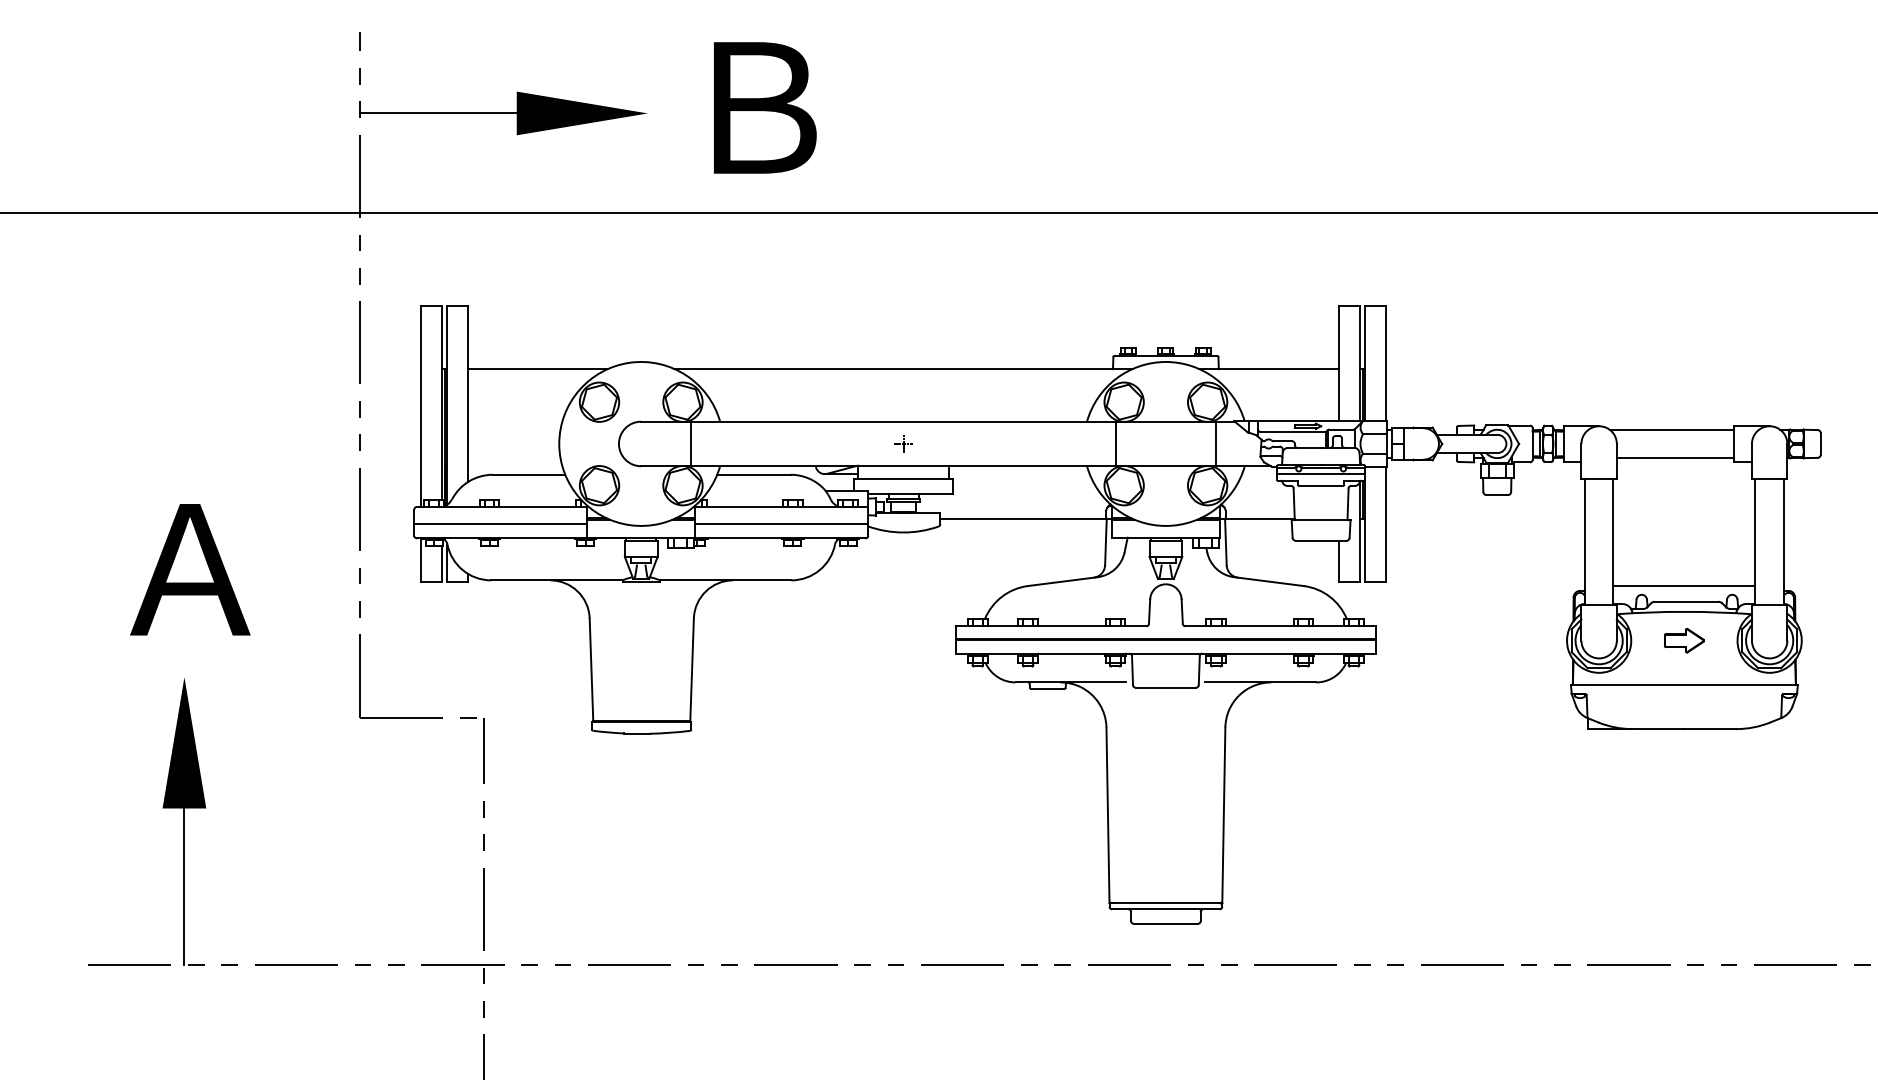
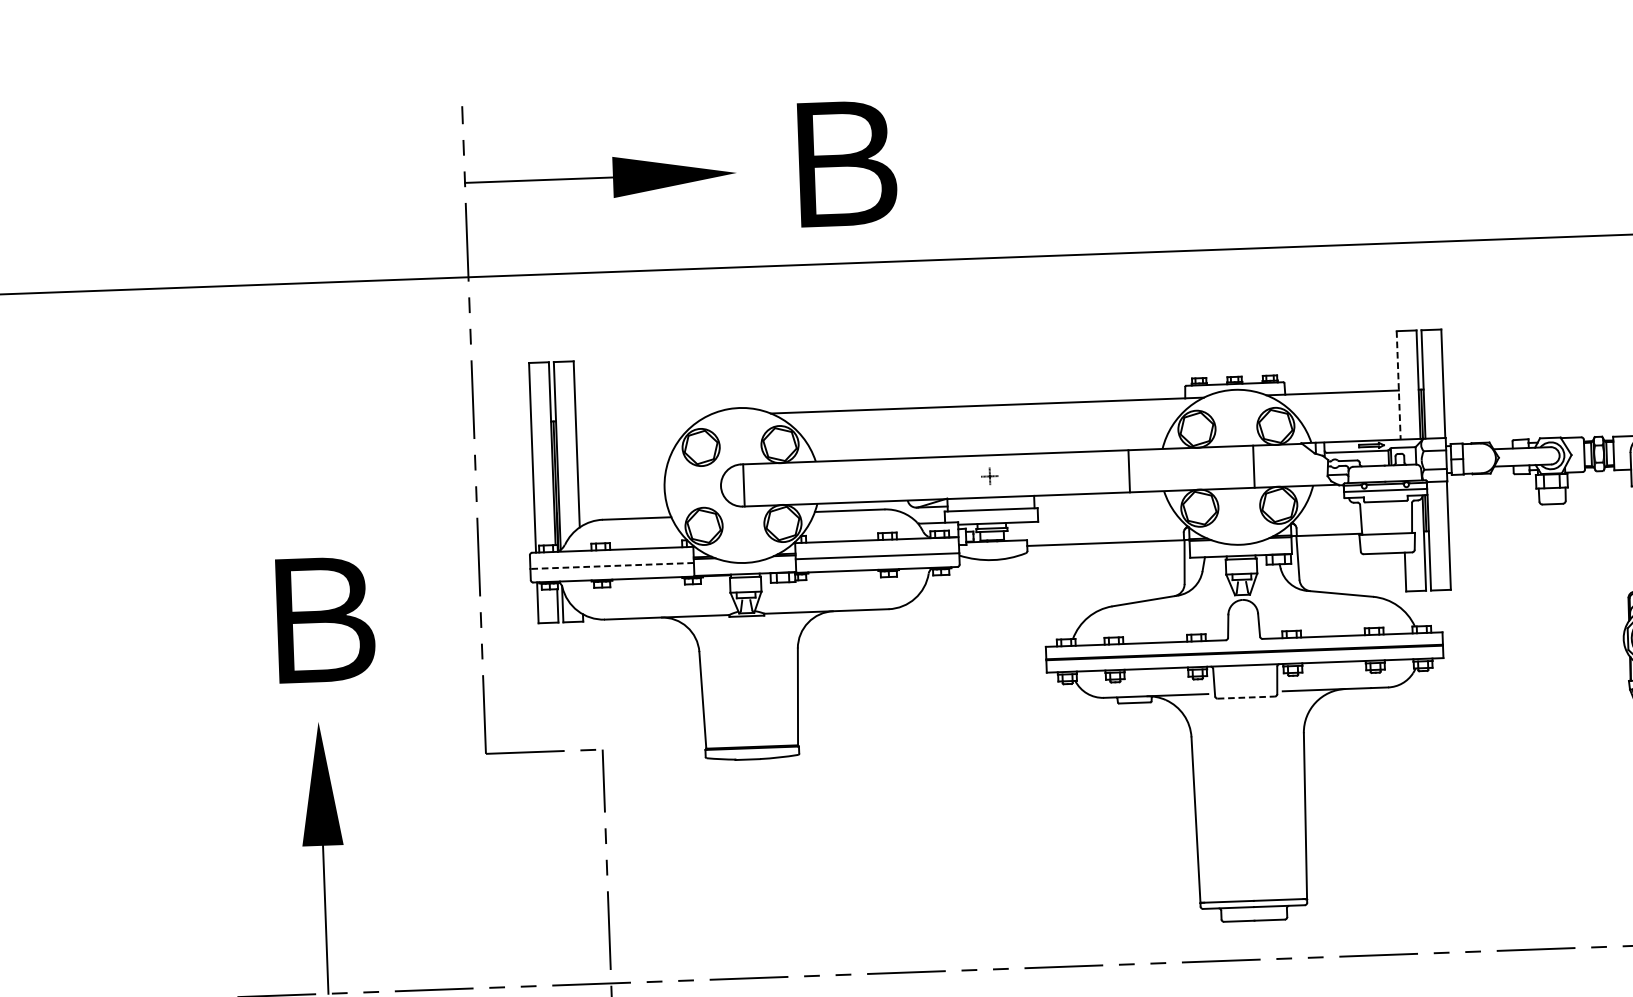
line: (1339, 364) -> (1399, 386), solid -> dashed
line: (538, 369) -> (642, 418), removed
line: (691, 443) -> (744, 484), moved
line: (1115, 443) -> (1128, 470), moved
line: (1215, 443) -> (1253, 466), moved
line: (500, 523) -> (611, 565), solid -> dashed
text: (190, 569) -> (320, 619), Ａ -> Ｂ
line: (1166, 687) -> (1246, 697), solid -> dashed

